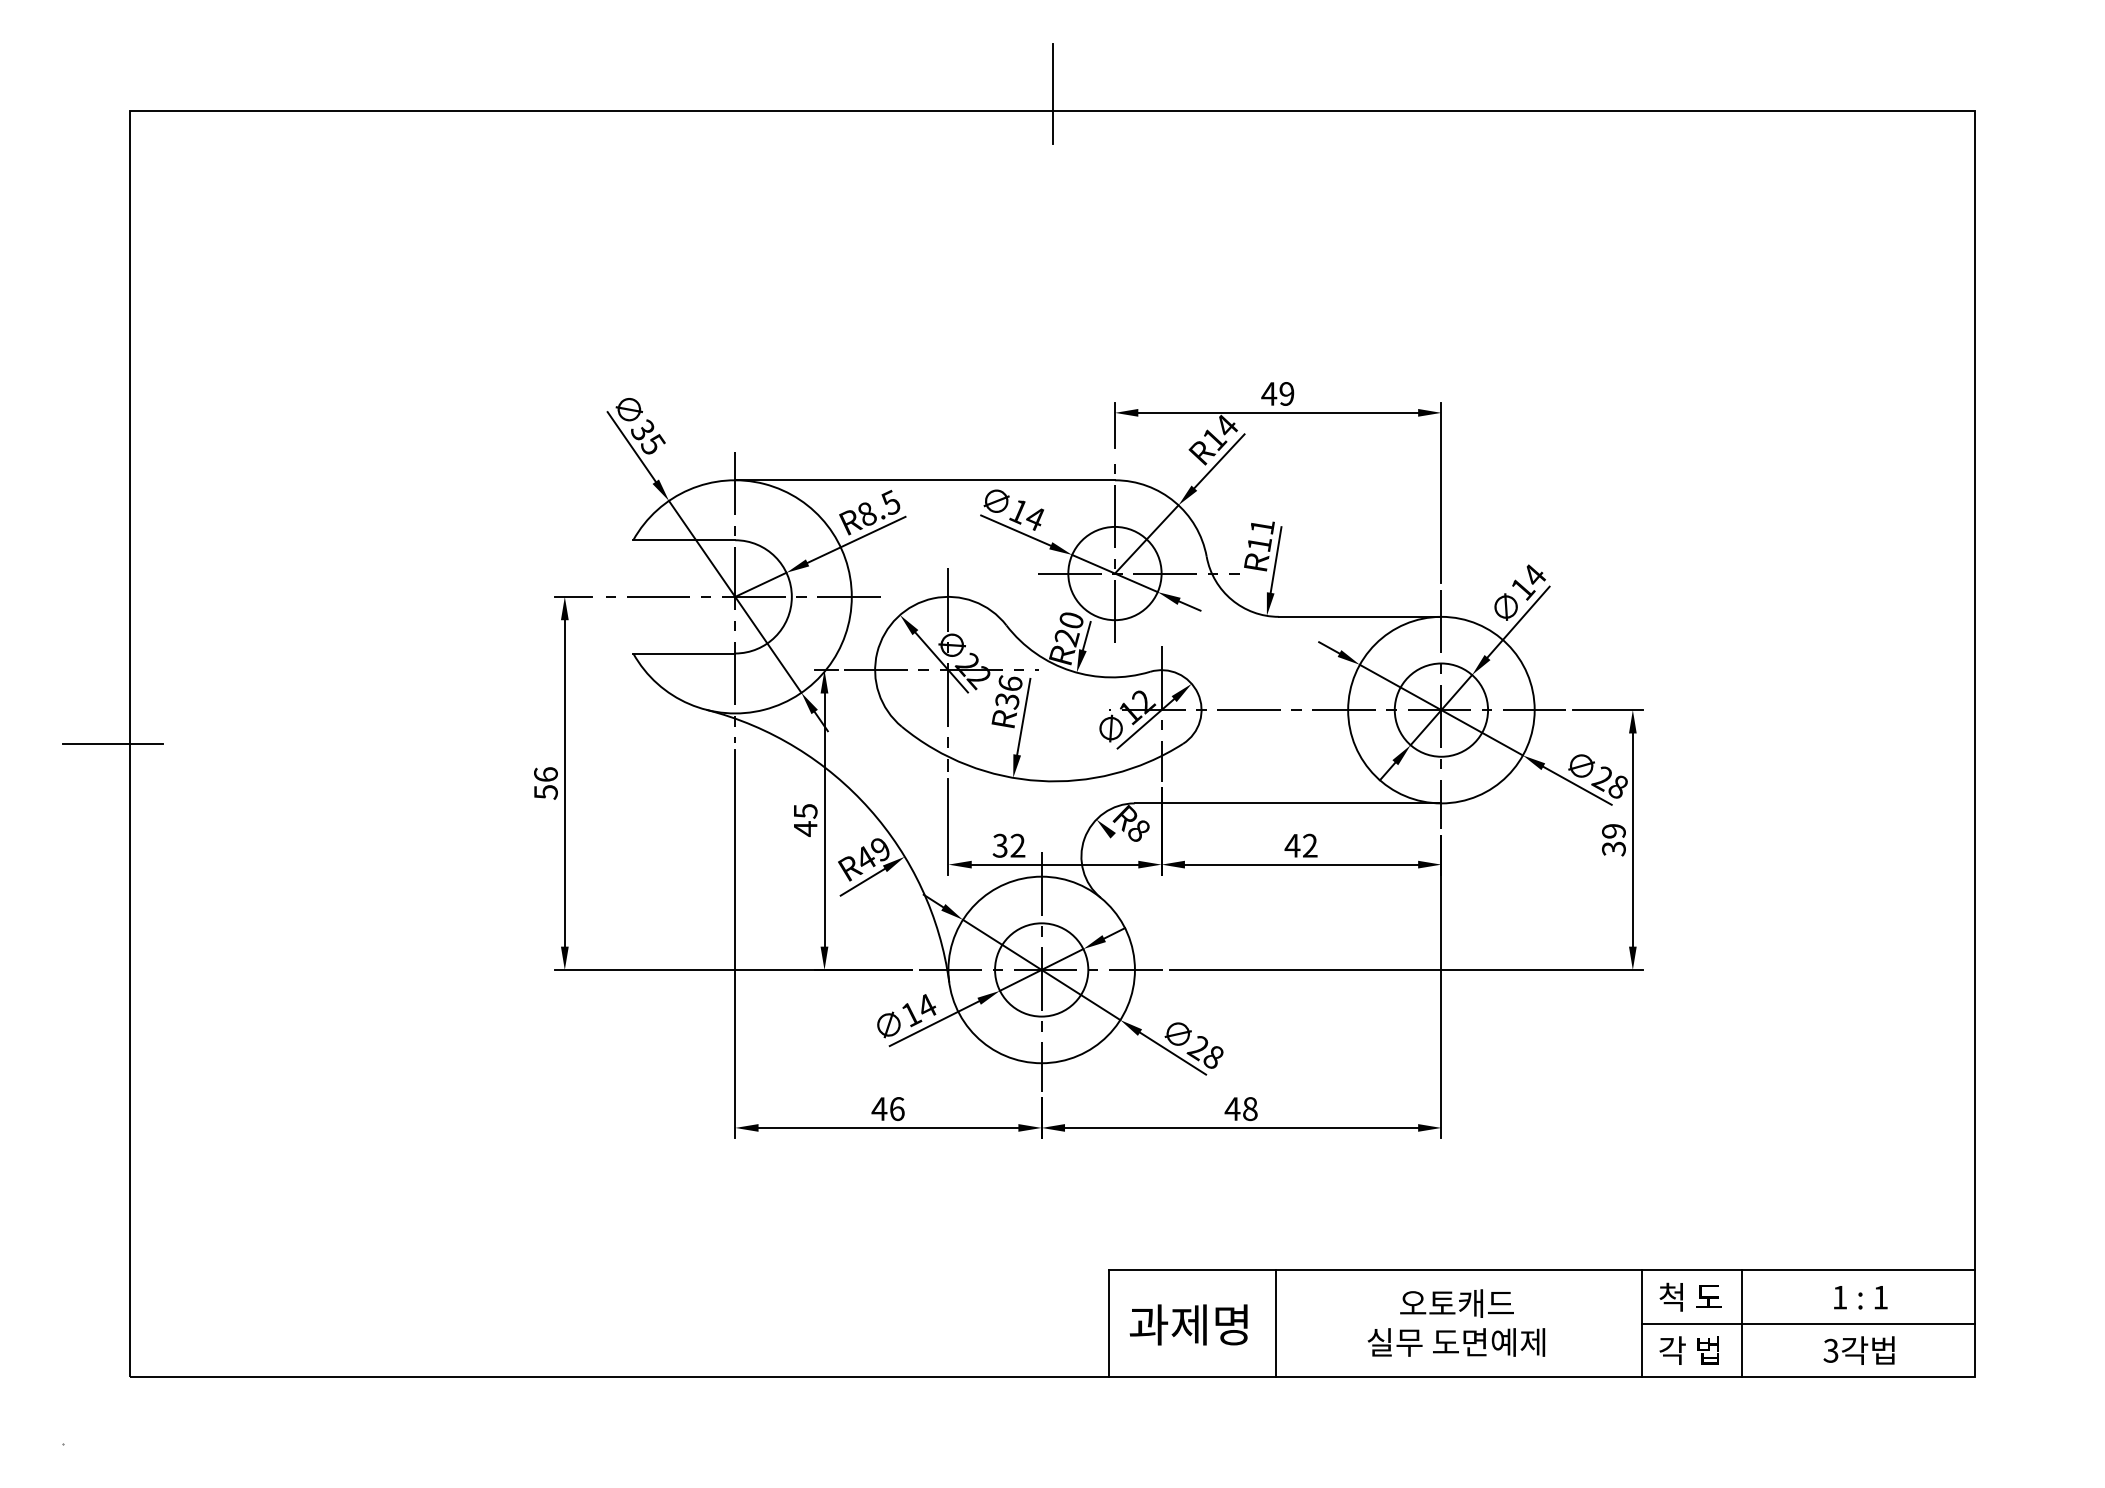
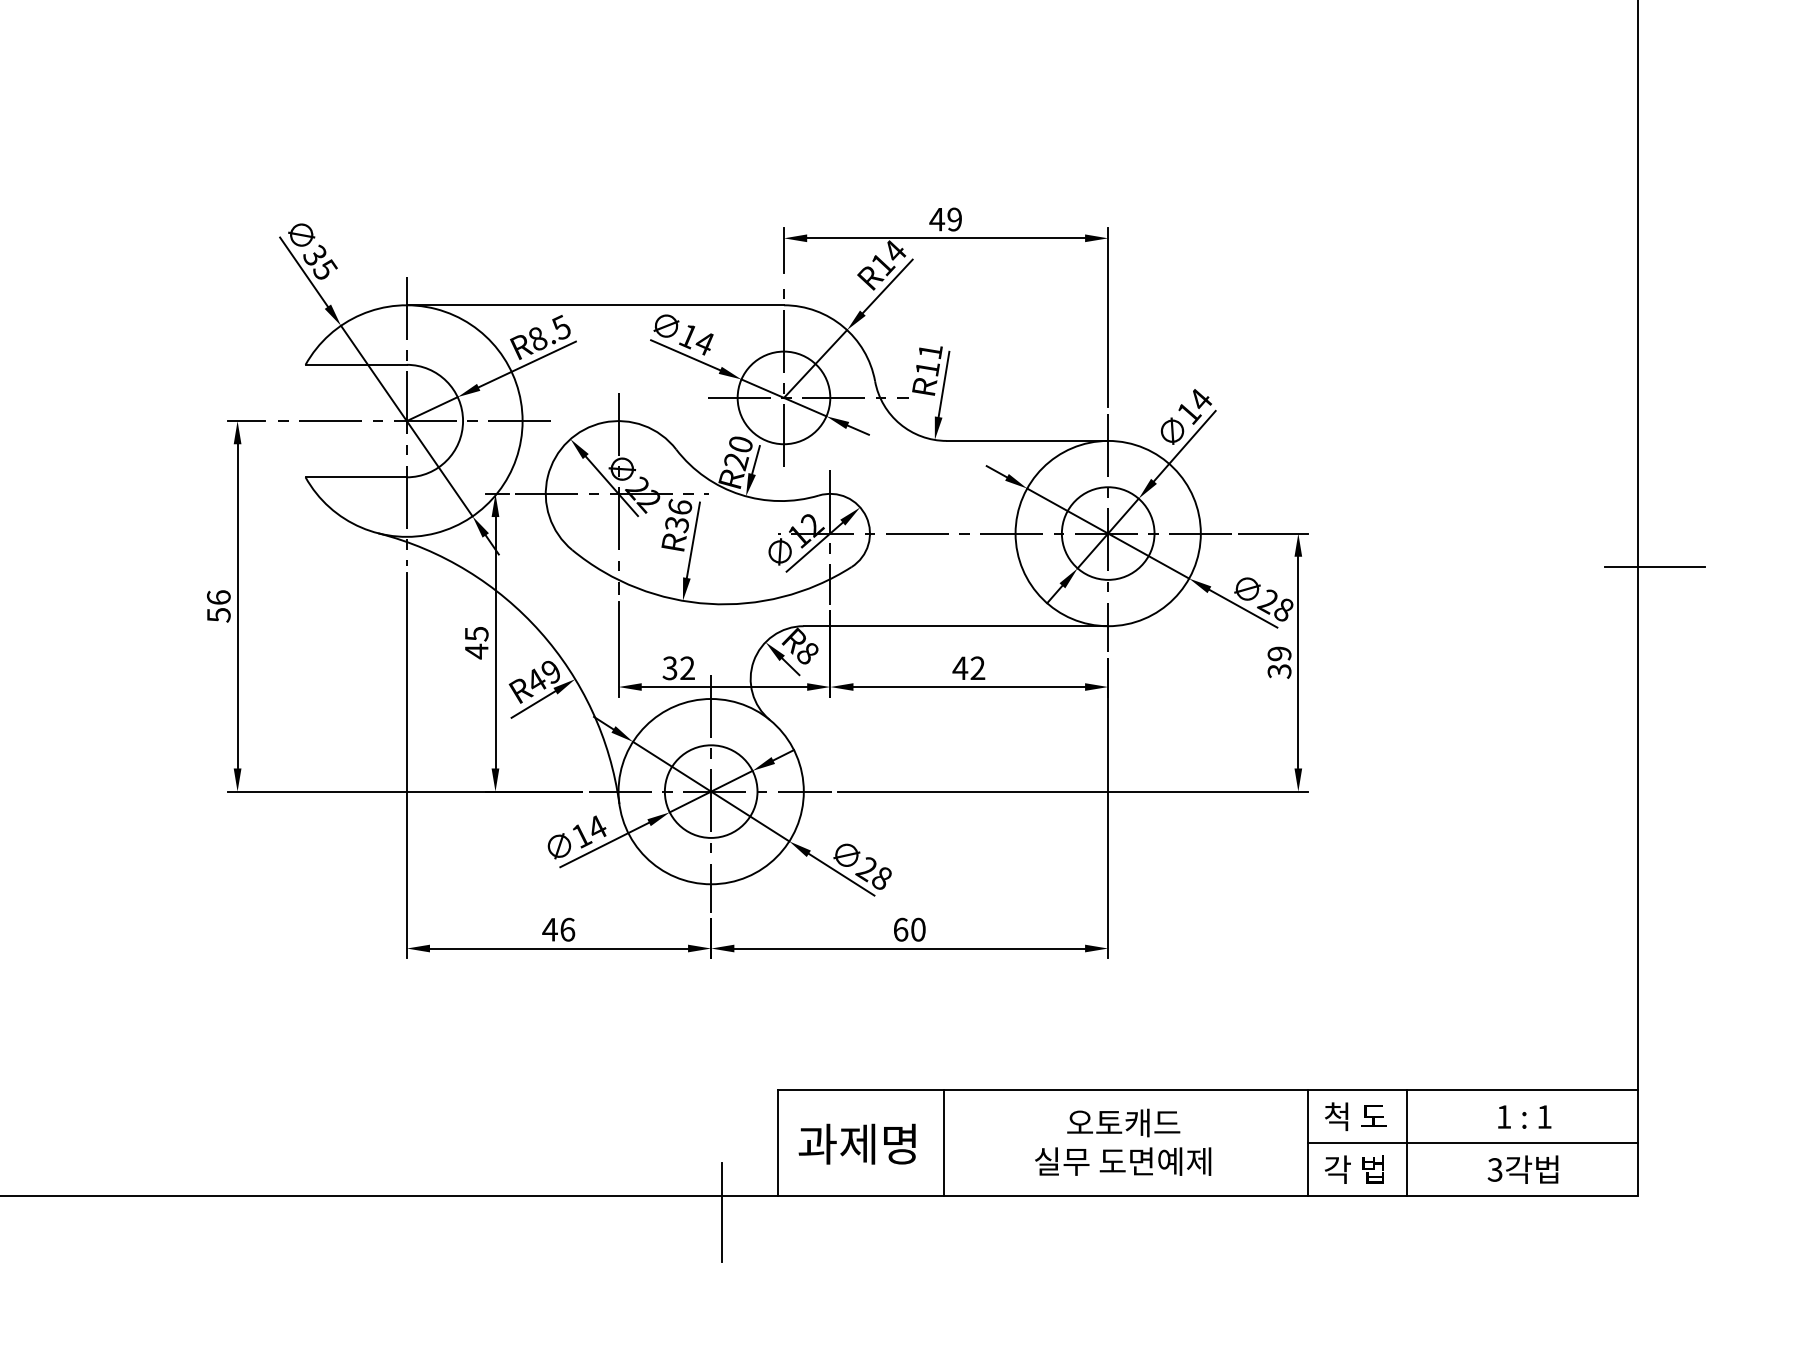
line: (1991, 744) -> (1654, 567), added
line: (1121, 843) -> (790, 666), added
text: (1240, 1109) -> (908, 930), 48 -> 60
line: (1052, 1393) -> (721, 1212), added

